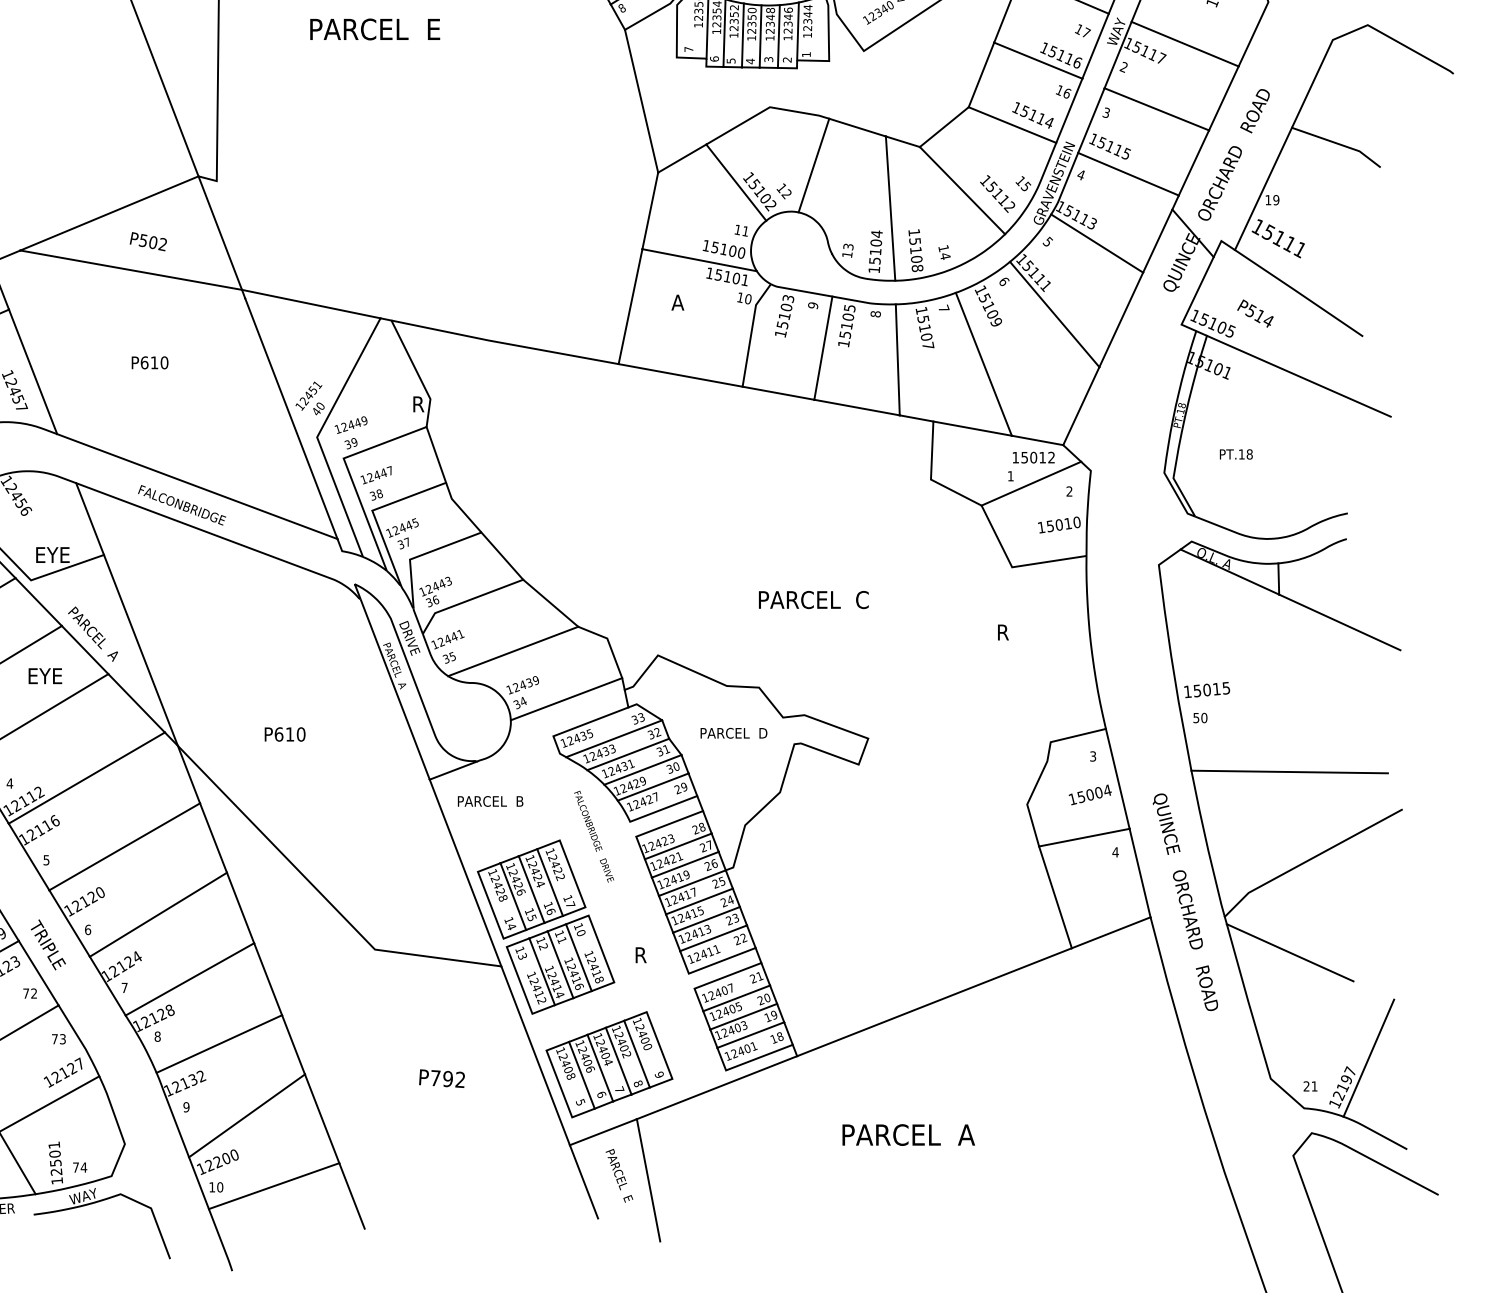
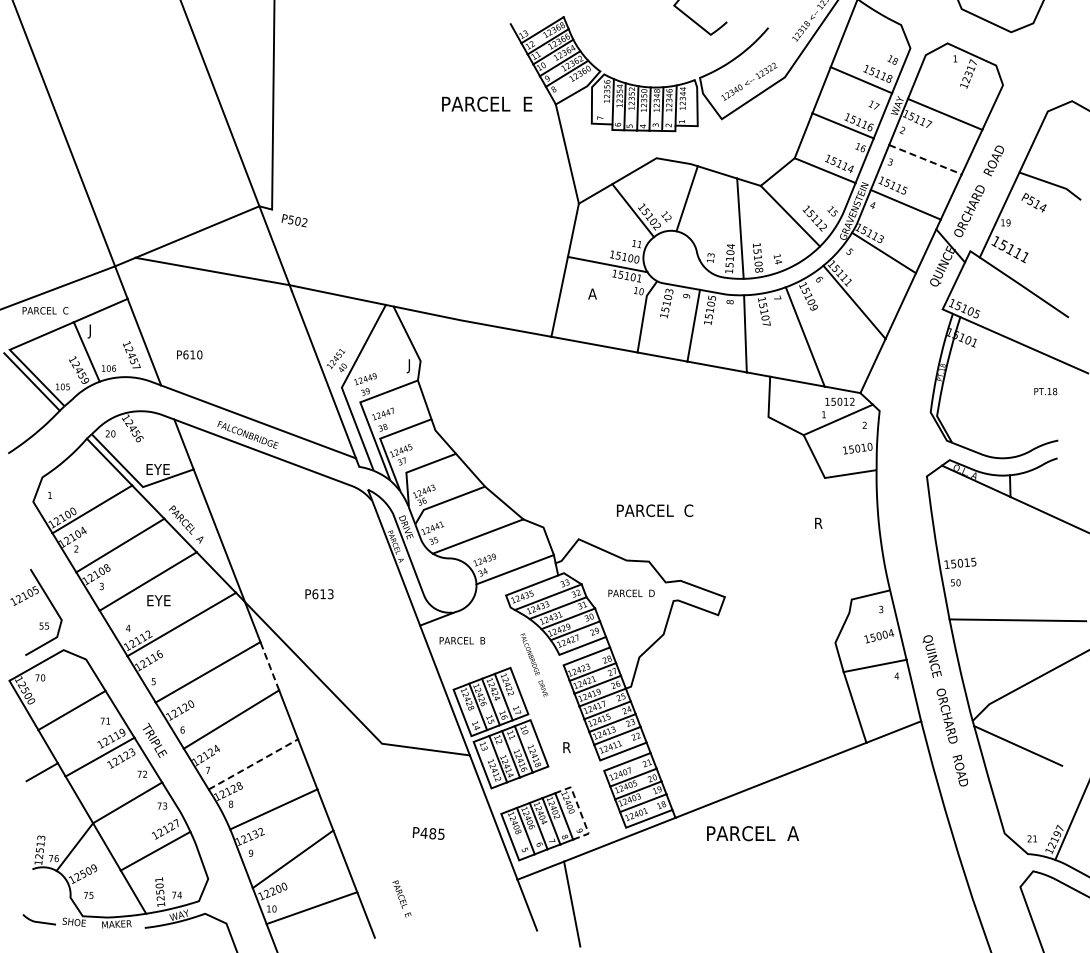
text: (375, 28) -> (487, 103), moved
line: (1156, 109) -> (925, 159), solid -> dashed
text: (148, 241) -> (294, 220), moved
text: (1254, 313) -> (1033, 202), moved
text: (149, 362) -> (189, 354), moved
text: (417, 406) -> (411, 366), R -> J
text: (1235, 454) -> (1045, 391), moved
text: (814, 599) -> (655, 510), moved
text: (44, 675) -> (158, 600), moved
text: (300, 734) -> (330, 594), P610 -> P613
line: (213, 838) -> (269, 666), solid -> dashed
line: (190, 979) -> (253, 764), solid -> dashed
line: (659, 1045) -> (579, 810), solid -> dashed
text: (447, 1078) -> (432, 833), P792 -> P485
text: (909, 1134) -> (753, 833), moved
text: (618, 1175) -> (401, 898), moved

